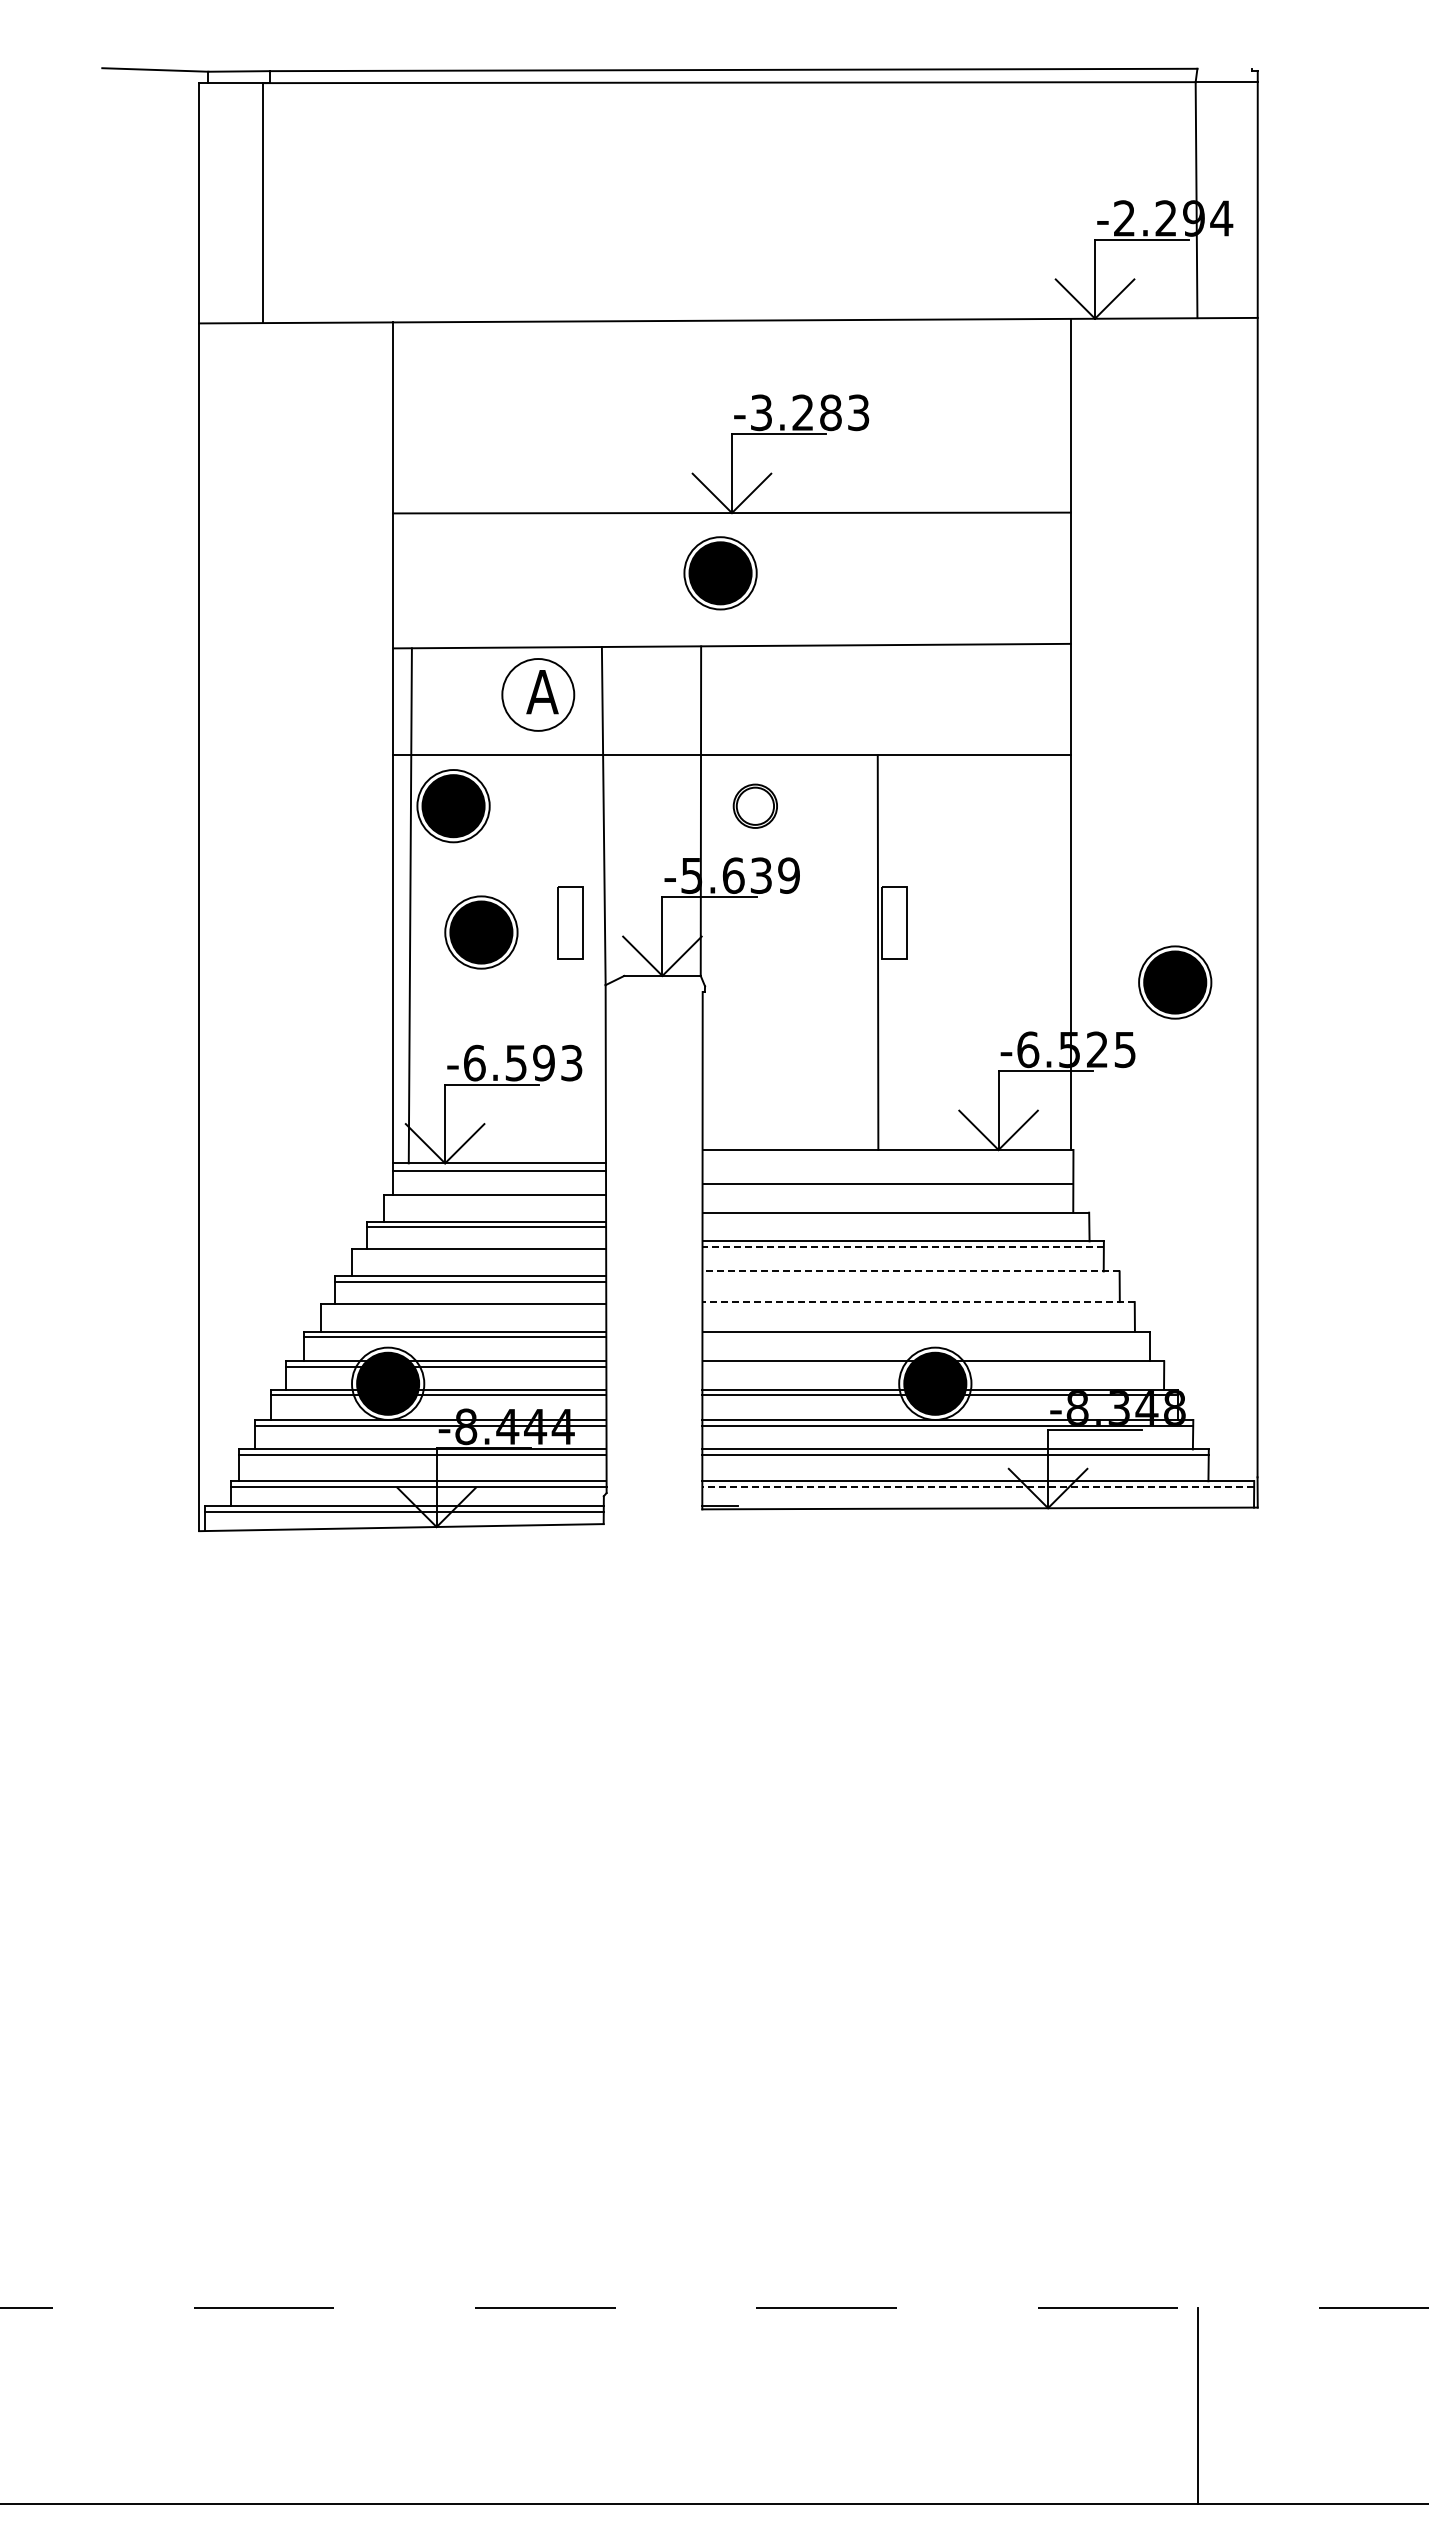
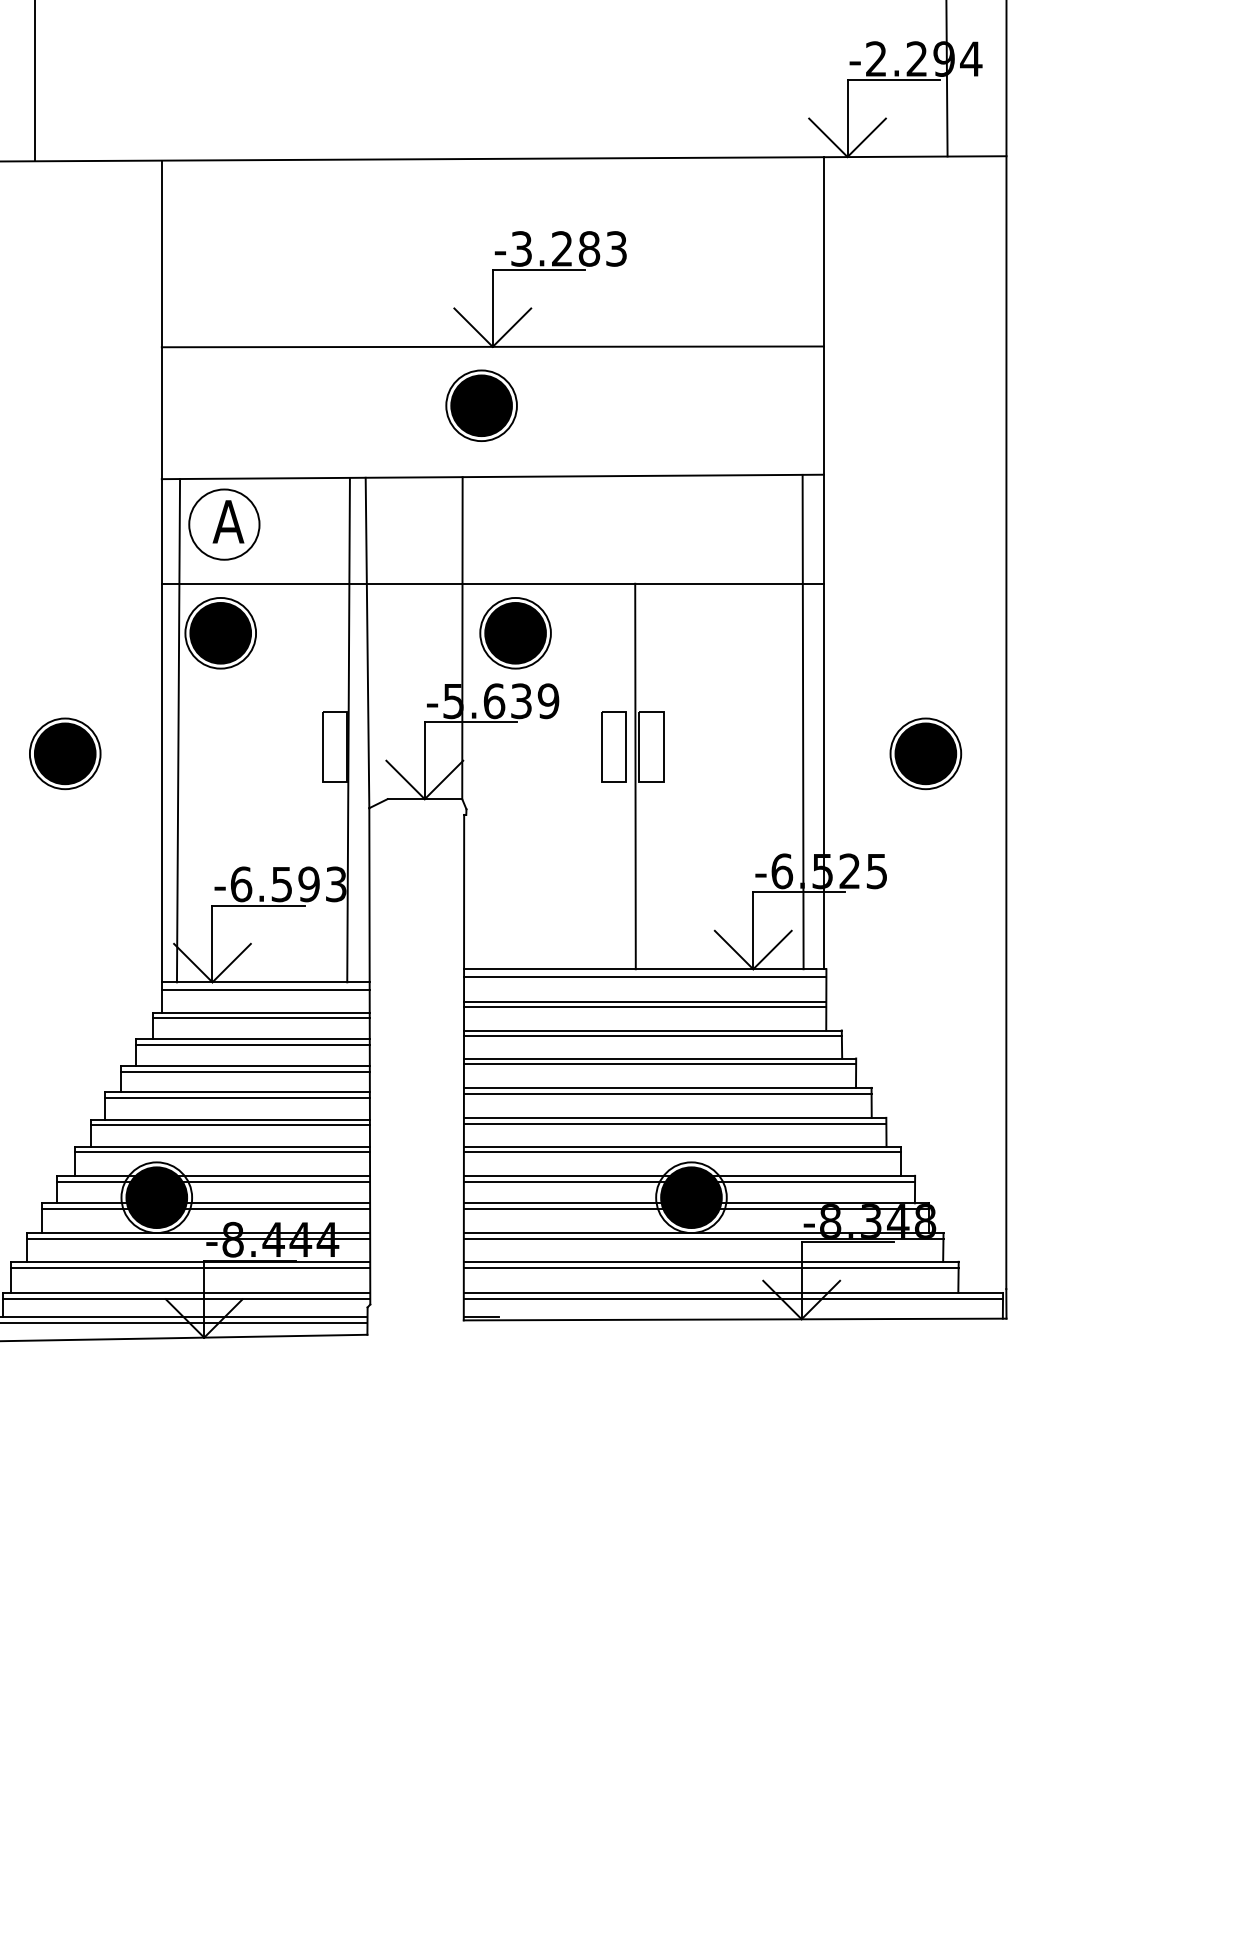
part: (538, 694) -> (224, 524), moved
part: (755, 806) -> (515, 633), size x1.67
line: (1049, 897) -> (803, 722), added
line: (584, 905) -> (348, 730), added
part: (855, 922) -> (613, 746), added
part: (481, 932) -> (65, 753), moved
part: (1175, 982) -> (926, 753), moved
line: (887, 1157) -> (644, 976), added
line: (887, 1189) -> (644, 1007), added
line: (495, 1200) -> (261, 1018), added
line: (895, 1218) -> (652, 1036), added
line: (903, 1247) -> (660, 1064), dashed -> solid
line: (478, 1255) -> (245, 1072), added
line: (911, 1271) -> (668, 1087), dashed -> solid
line: (910, 1277) -> (667, 1093), added
line: (918, 1302) -> (675, 1118), dashed -> solid
line: (918, 1307) -> (675, 1123), added
line: (463, 1309) -> (230, 1125), added
line: (925, 1337) -> (681, 1152), added
line: (933, 1367) -> (689, 1181), added
line: (978, 1486) -> (733, 1298), dashed -> solid

